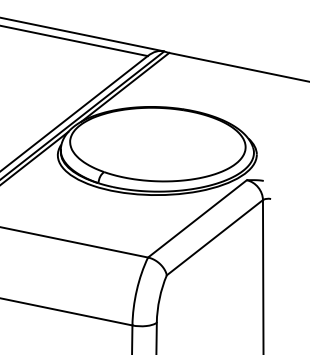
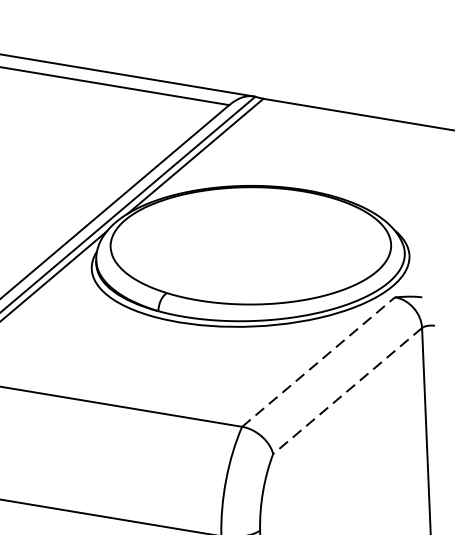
line: (197, 218) -> (318, 361), solid -> dashed
line: (214, 238) -> (347, 392), solid -> dashed

